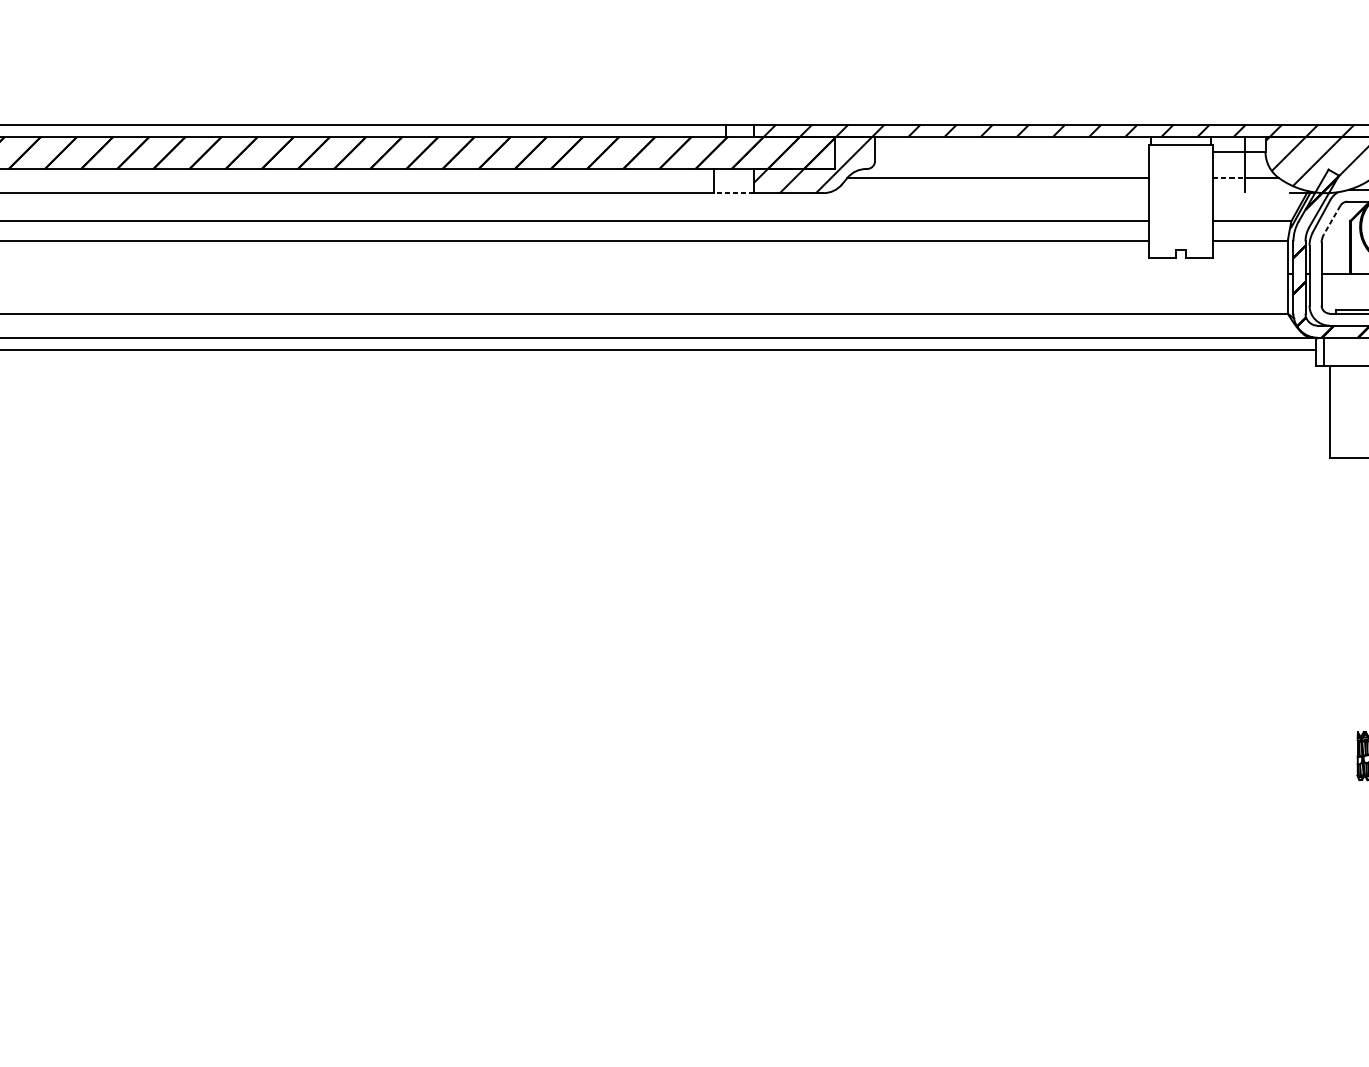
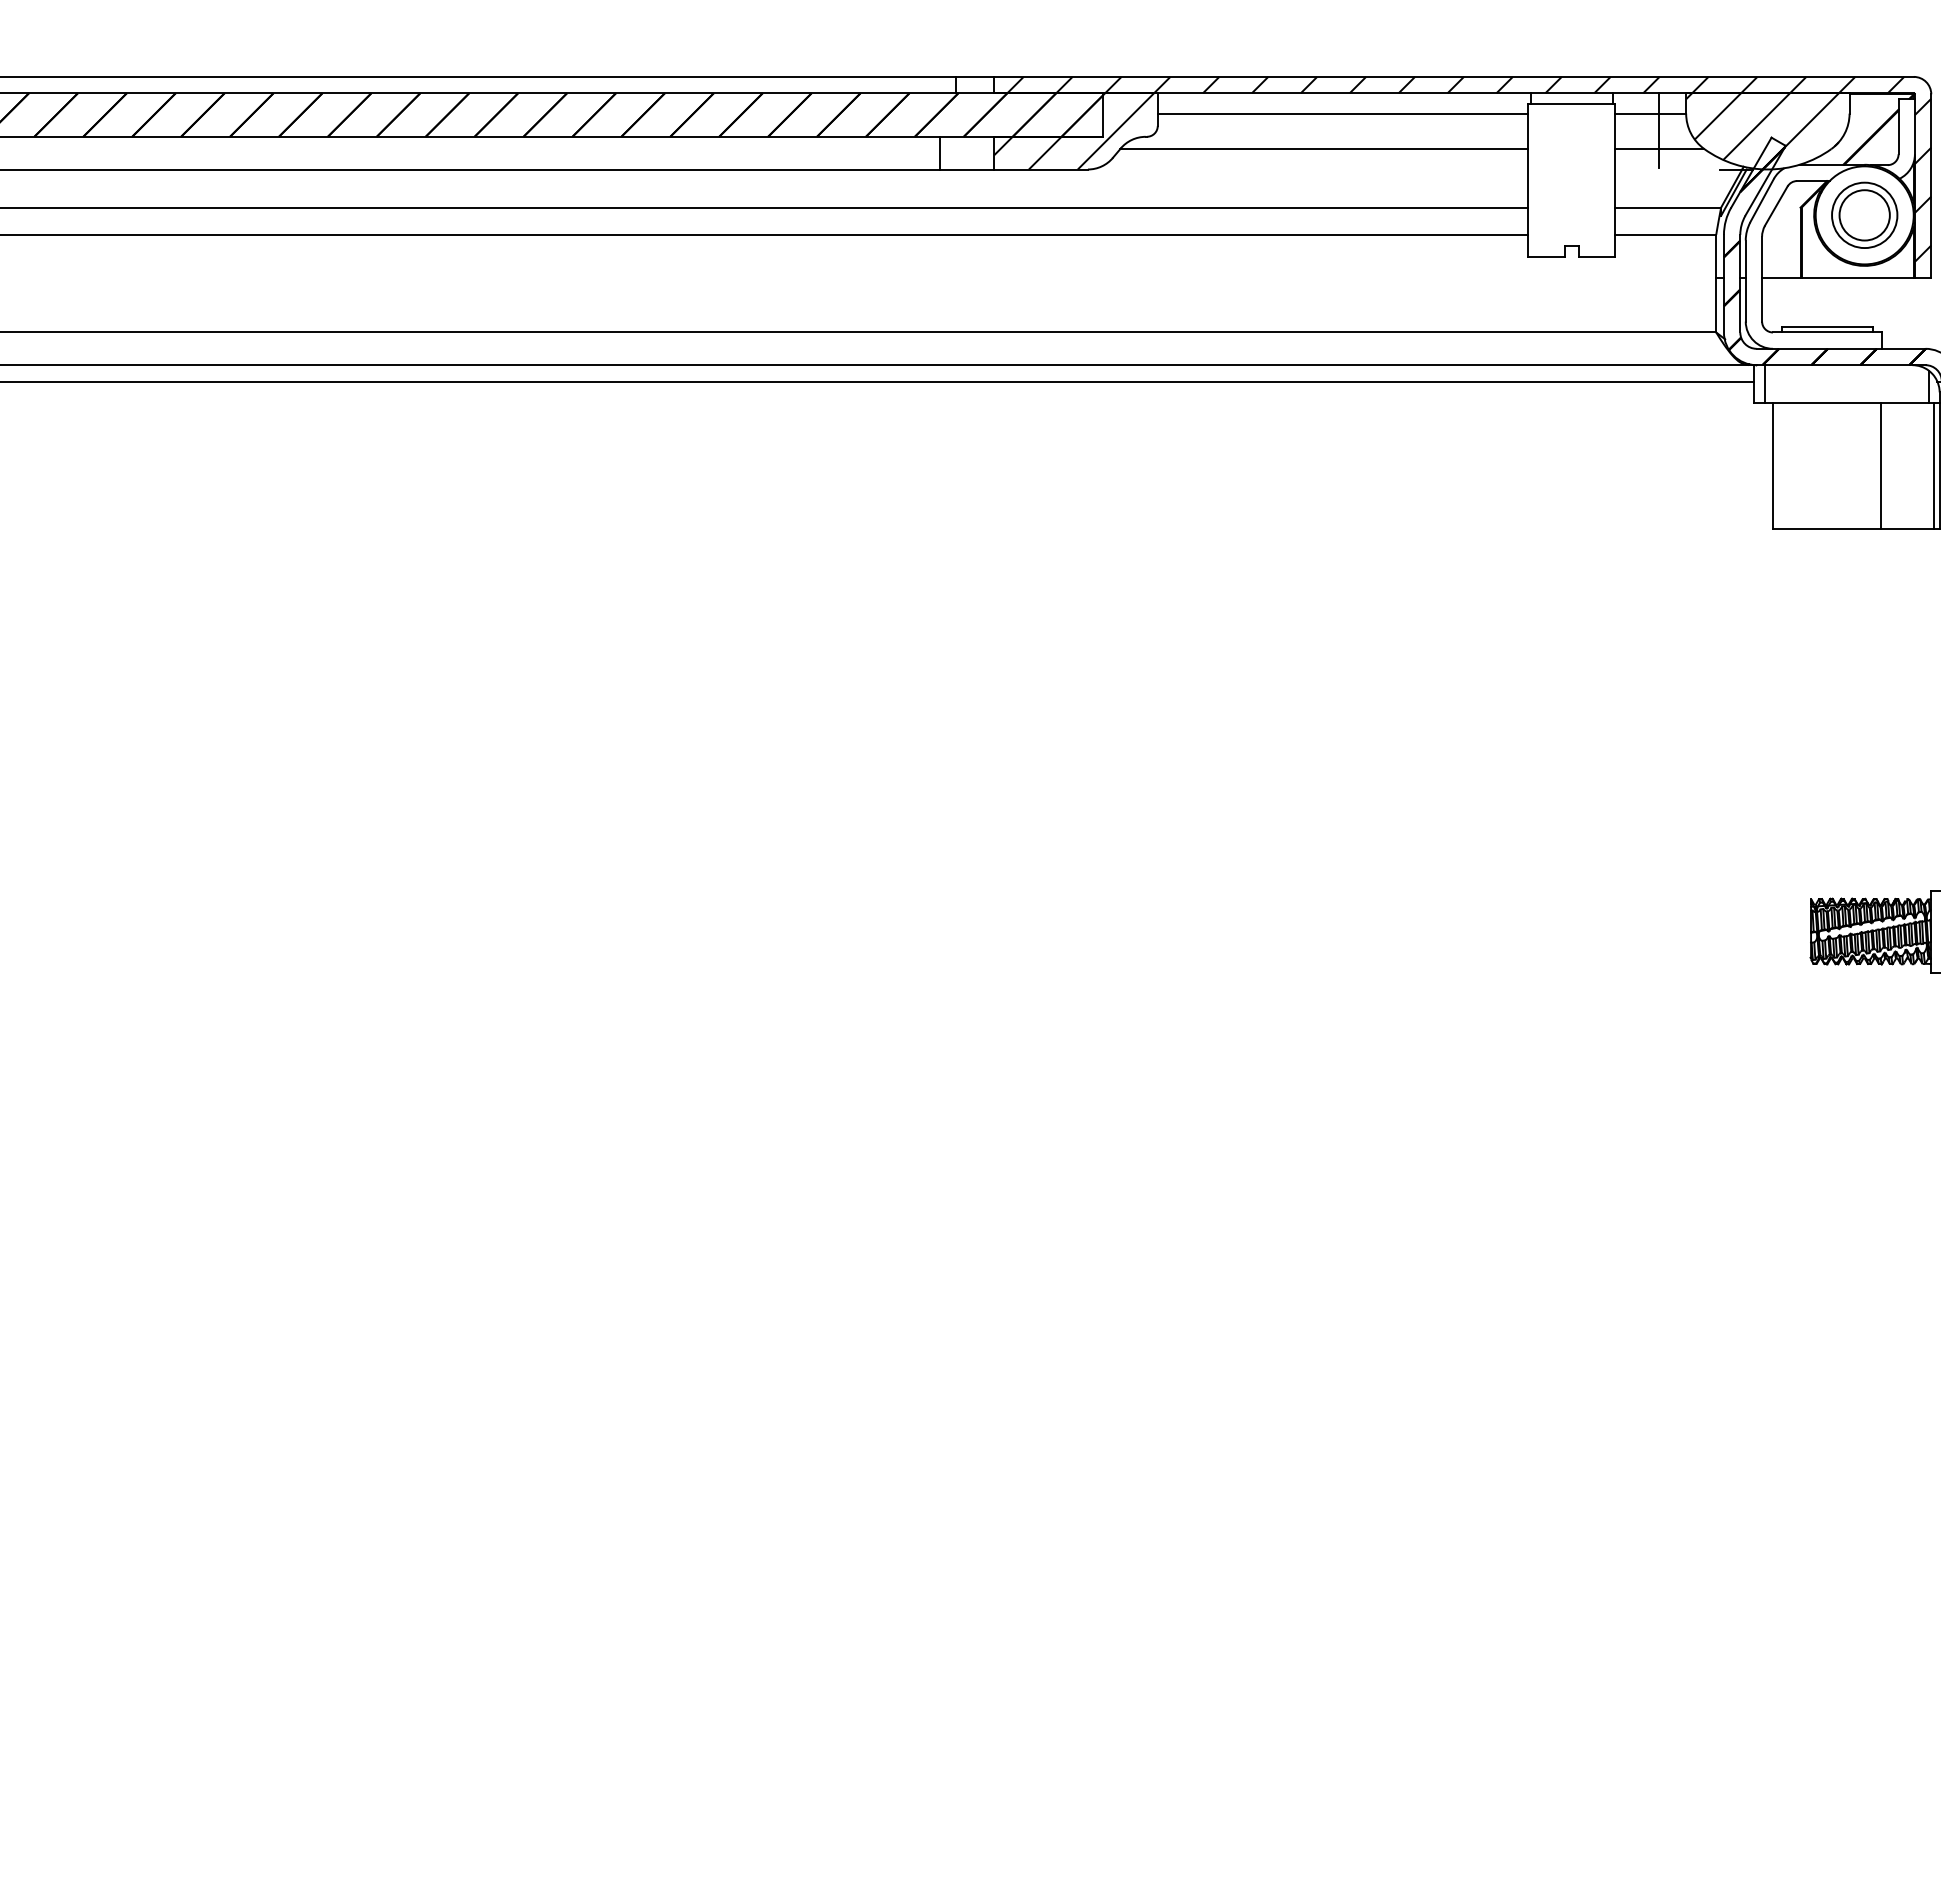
line: (1011, 151) -> (1342, 113), added
line: (1229, 178) -> (1637, 149), dashed -> solid
line: (733, 193) -> (966, 169), dashed -> solid
line: (1332, 220) -> (1776, 206), dashed -> solid

